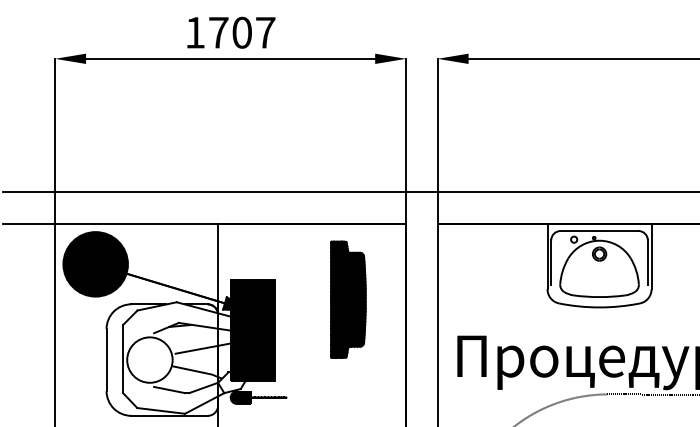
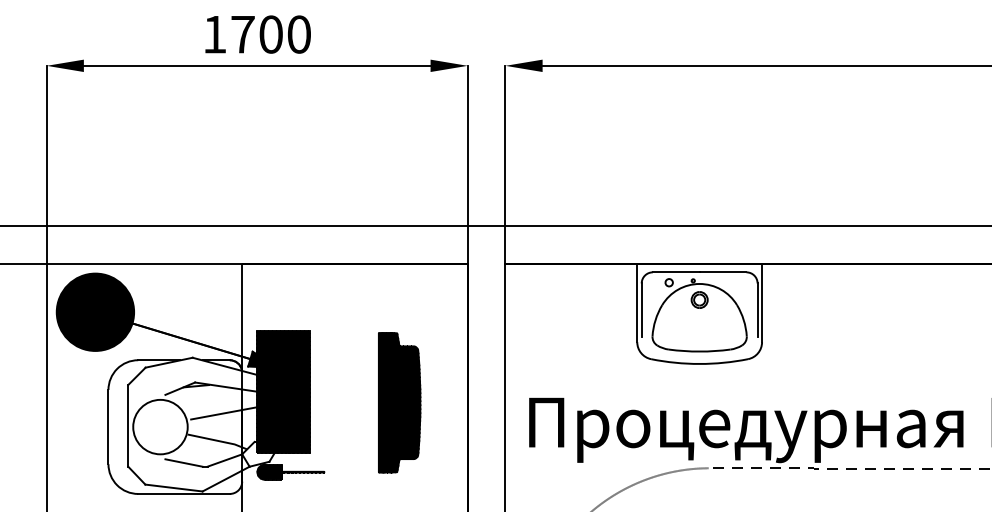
text: (265, 32) -> (299, 34), 1707 -> 1700
part: (348, 299) -> (399, 402), moved

